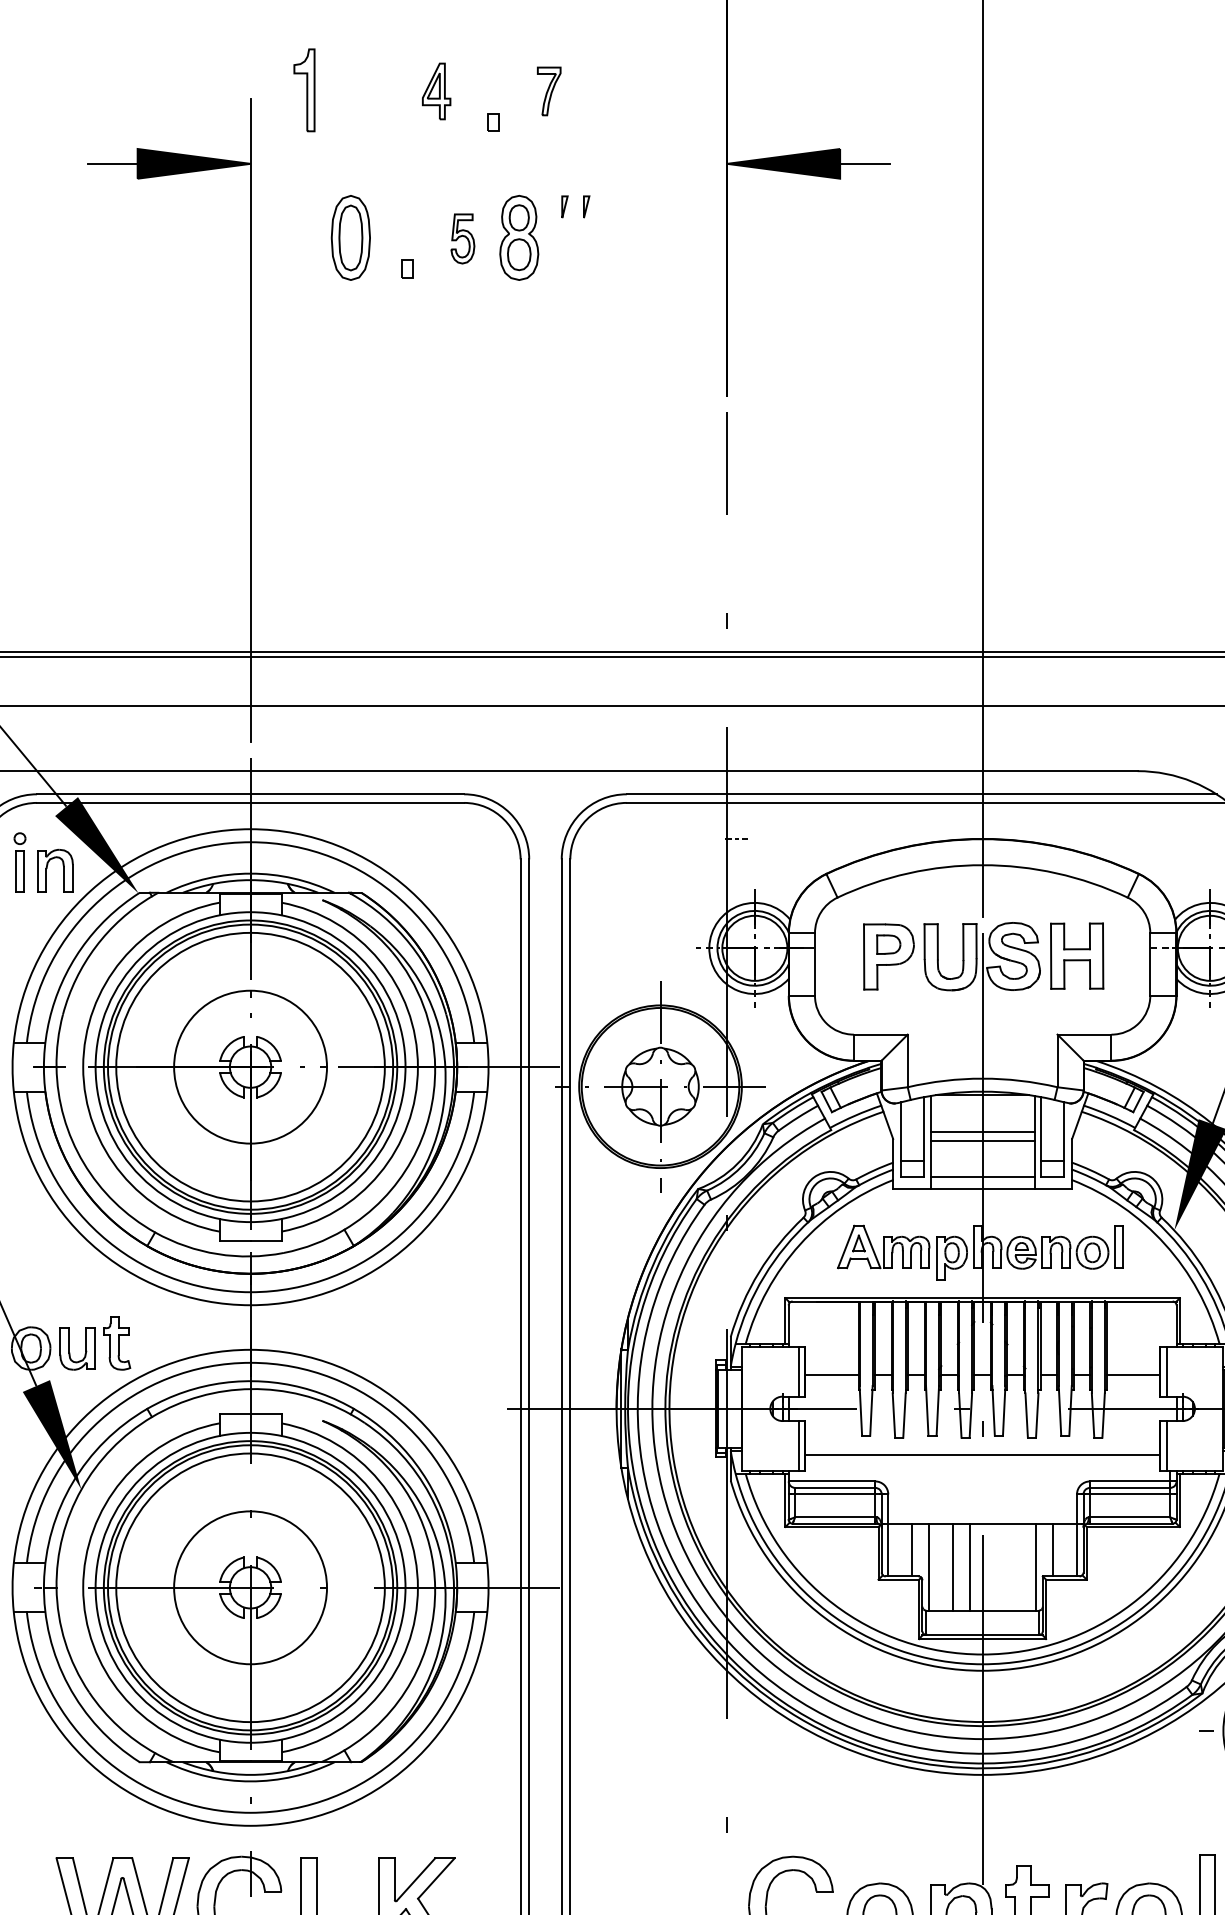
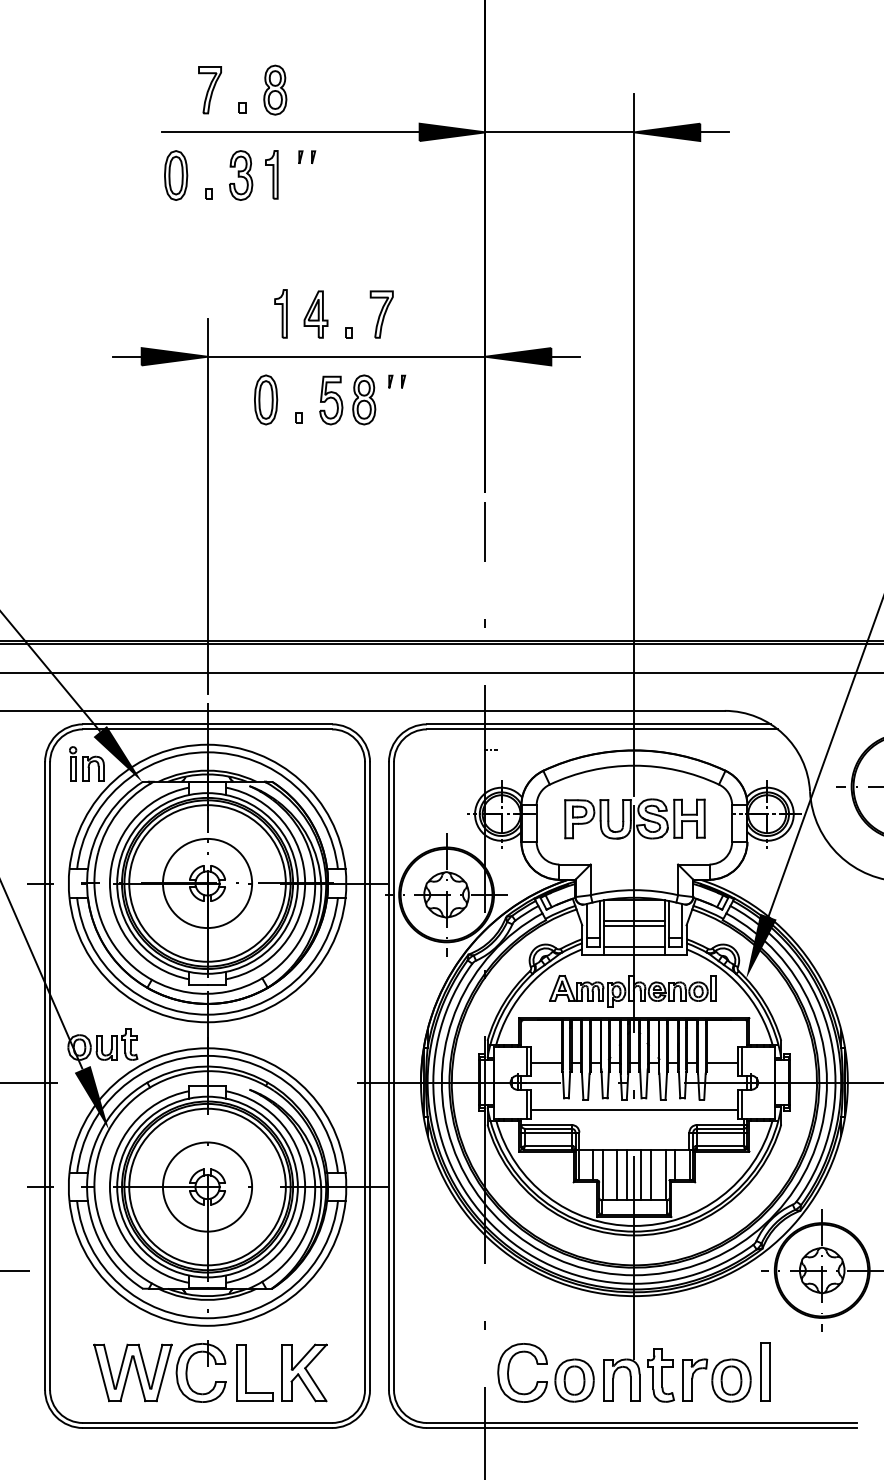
part: (303, 89) -> (280, 313), moved
part: (435, 91) -> (315, 314), size x1.43
part: (548, 91) -> (381, 314), size x1.67
line: (488, 163) -> (346, 356), added
part: (463, 238) -> (331, 400), size x1.67
line: (994, 1566) -> (641, 1174), added
line: (1011, 1566) -> (651, 1174), added

